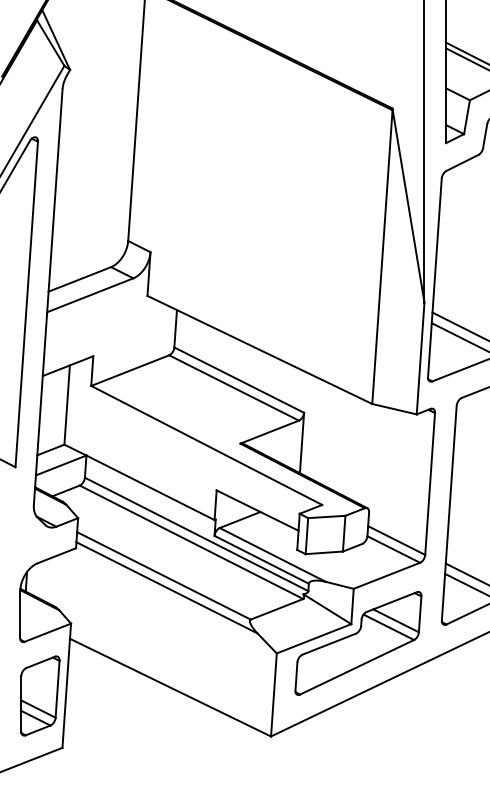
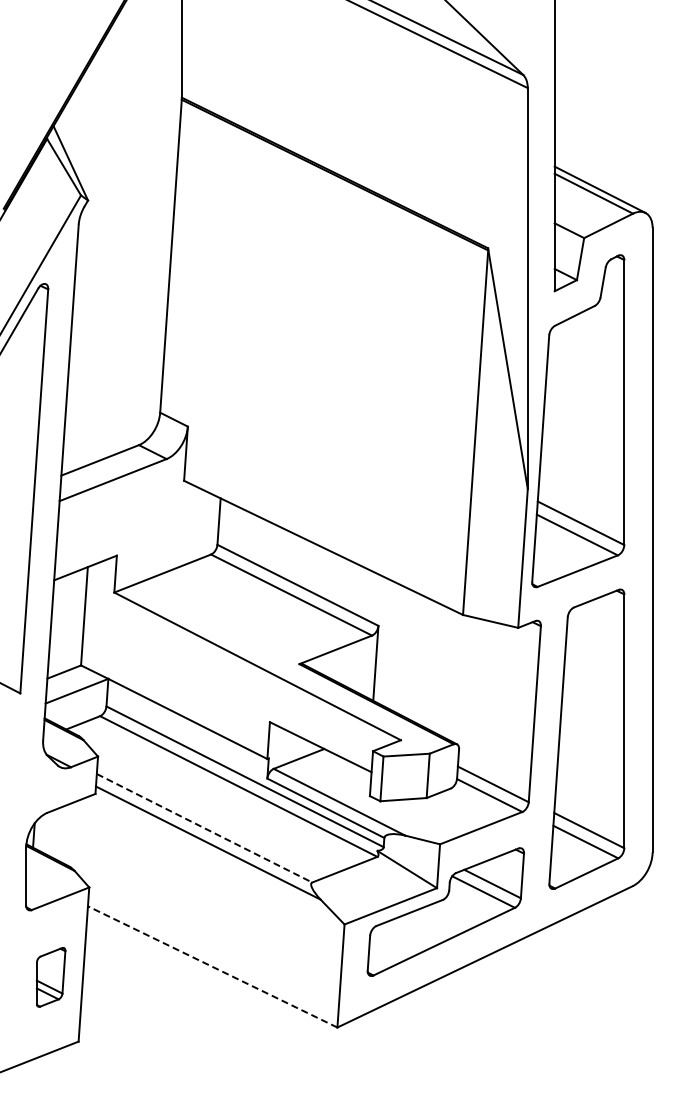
line: (163, 576) -> (204, 828), solid -> dashed
line: (170, 687) -> (212, 966), solid -> dashed
part: (39, 696) -> (50, 977), size x0.6

